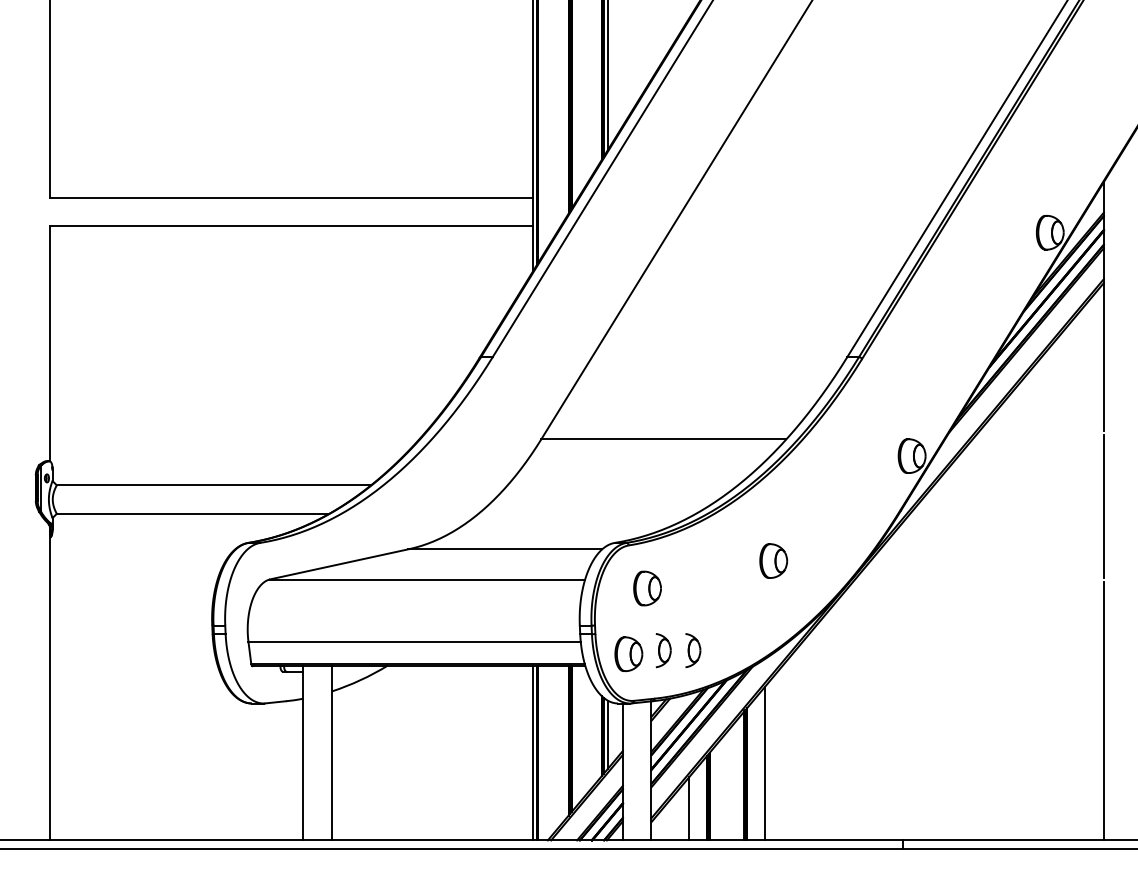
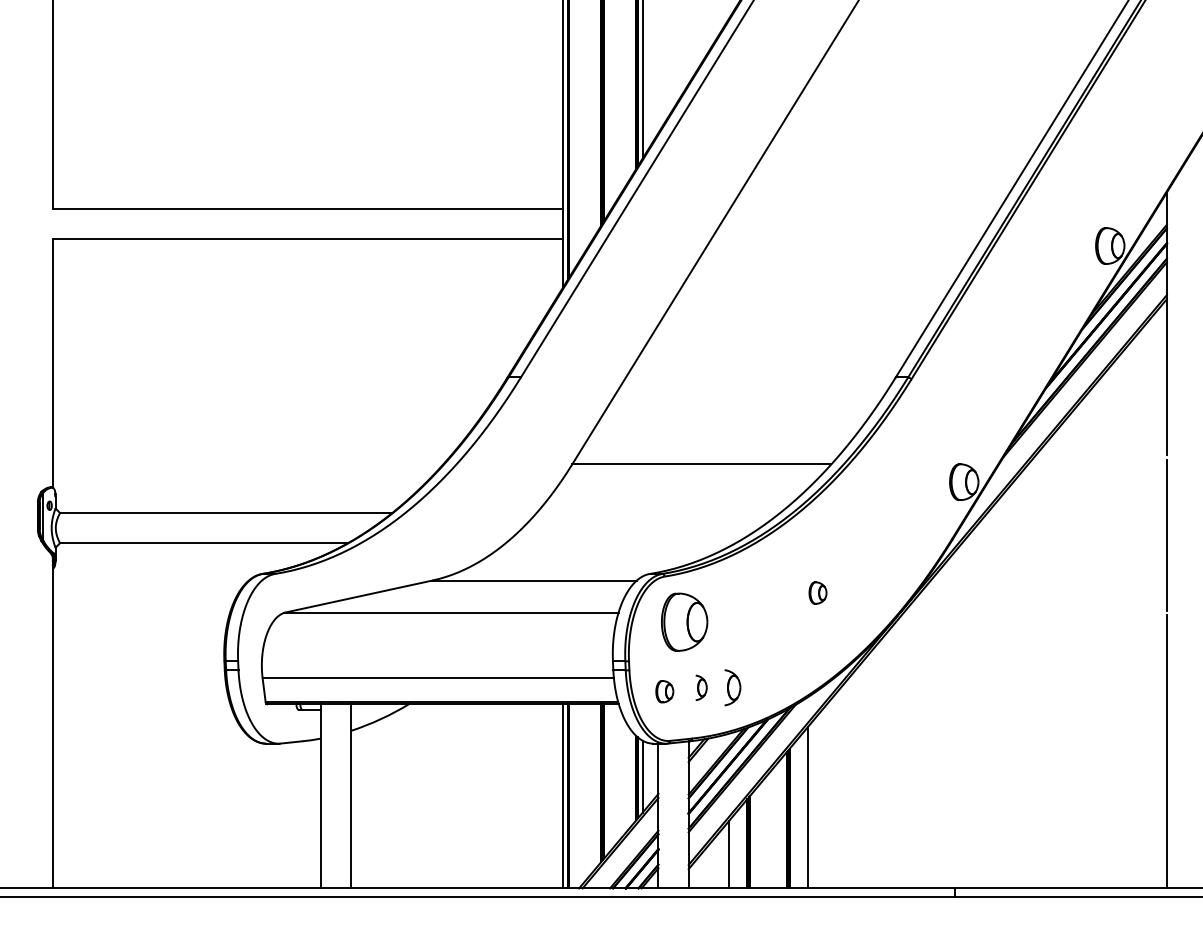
part: (773, 560) -> (817, 592), size x0.6
part: (647, 588) -> (684, 622), size x1.6
part: (663, 650) -> (701, 687), size x0.7
part: (628, 654) -> (664, 691), size x0.6

